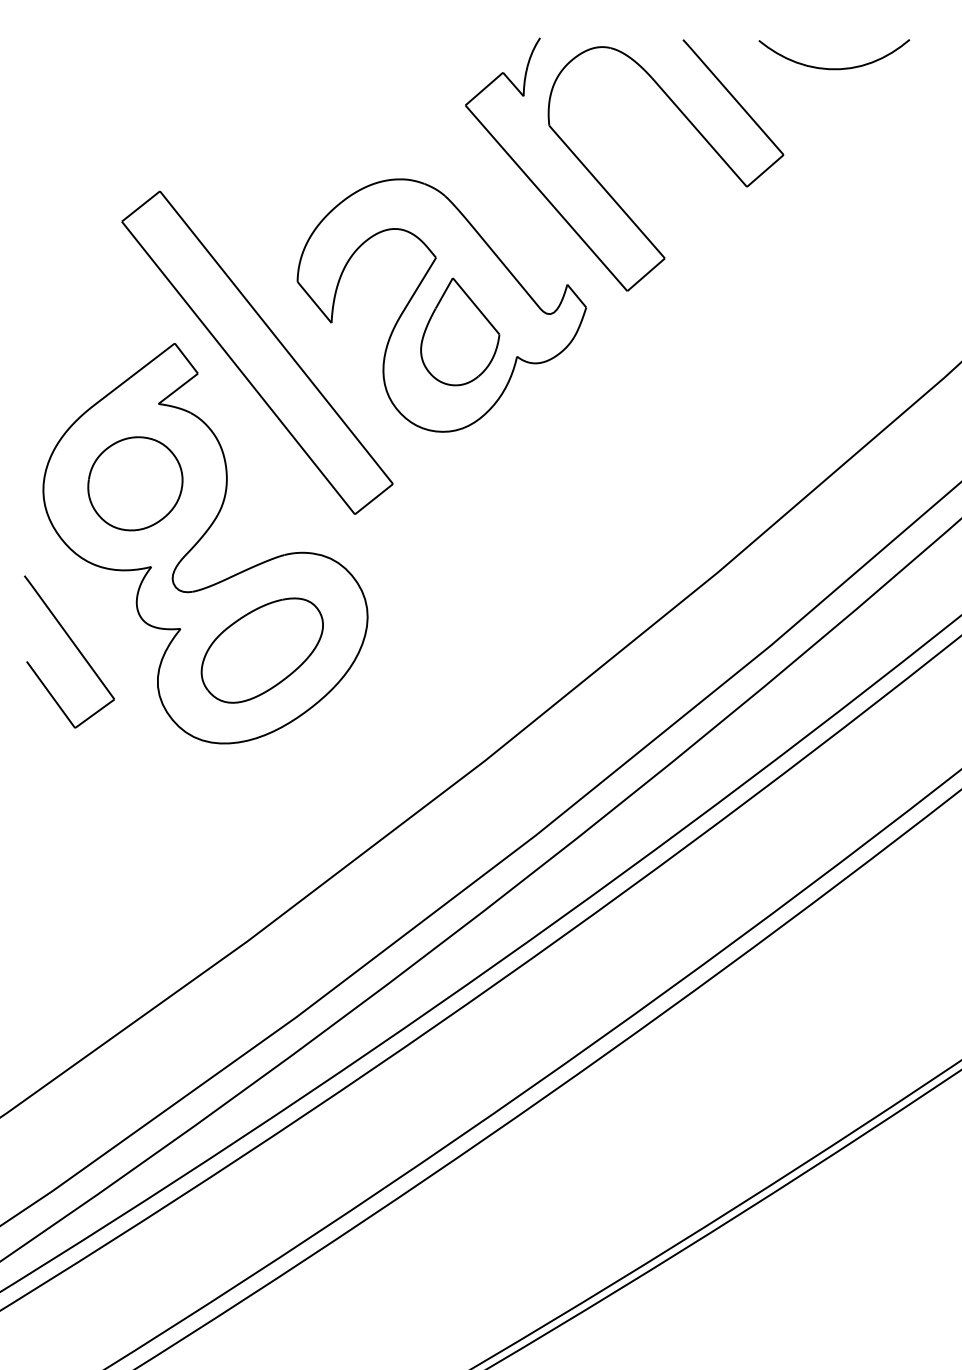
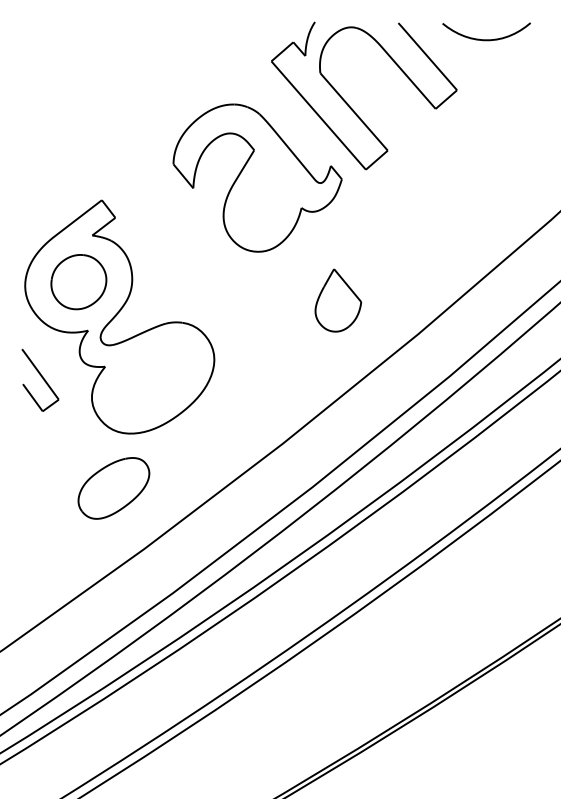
part: (460, 331) -> (338, 300), moved
part: (256, 352) -> (149, 205), removed
part: (261, 650) -> (113, 488), moved
part: (69, 652) -> (40, 380), size x0.7

